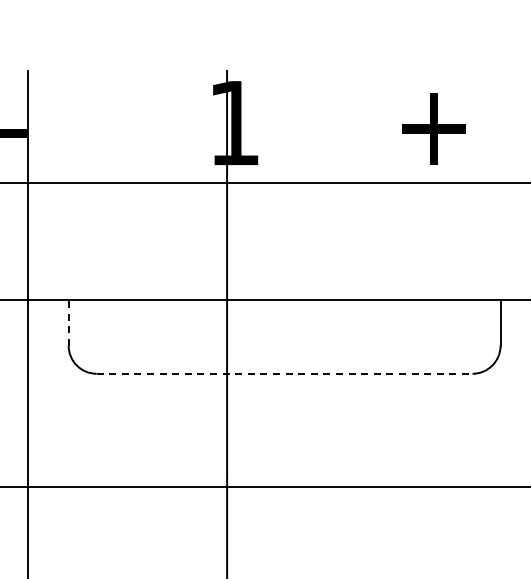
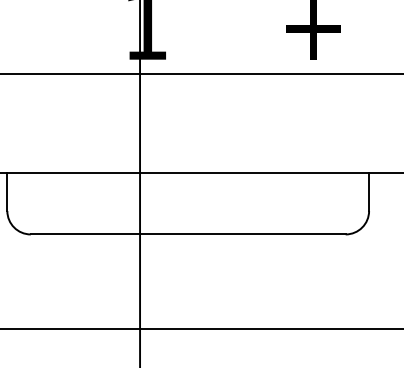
line: (68, 322) -> (7, 191), dashed -> solid
line: (284, 373) -> (188, 234), dashed -> solid

